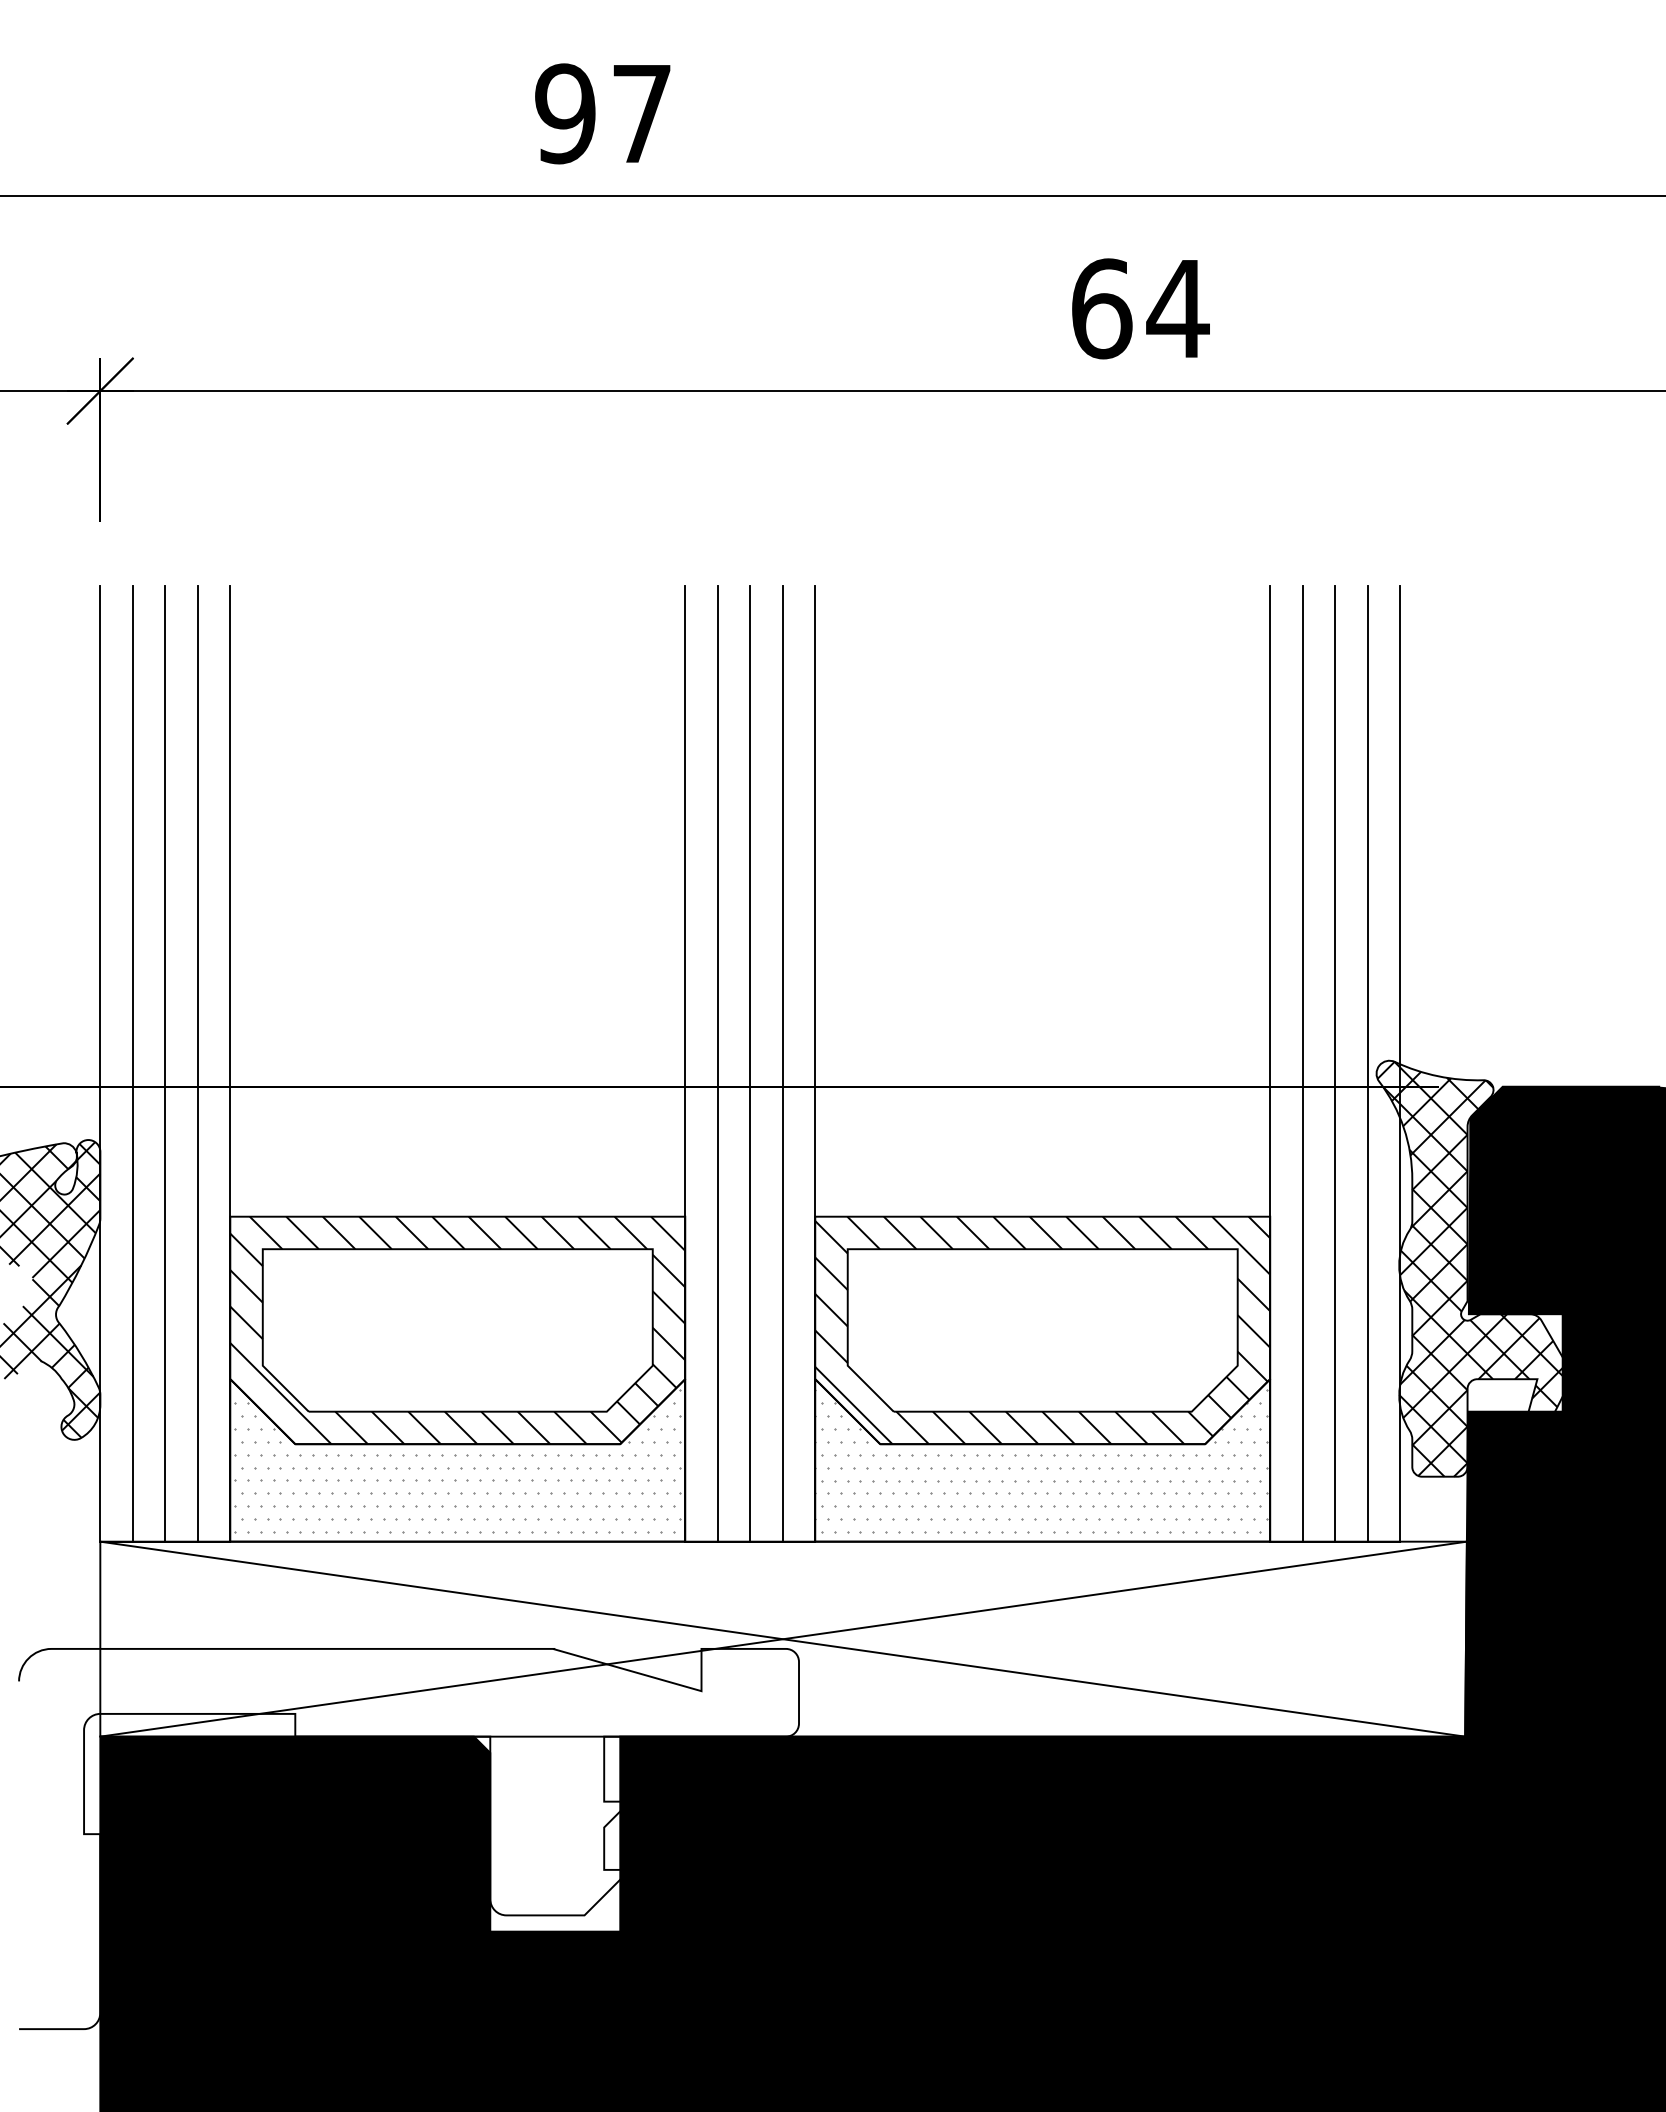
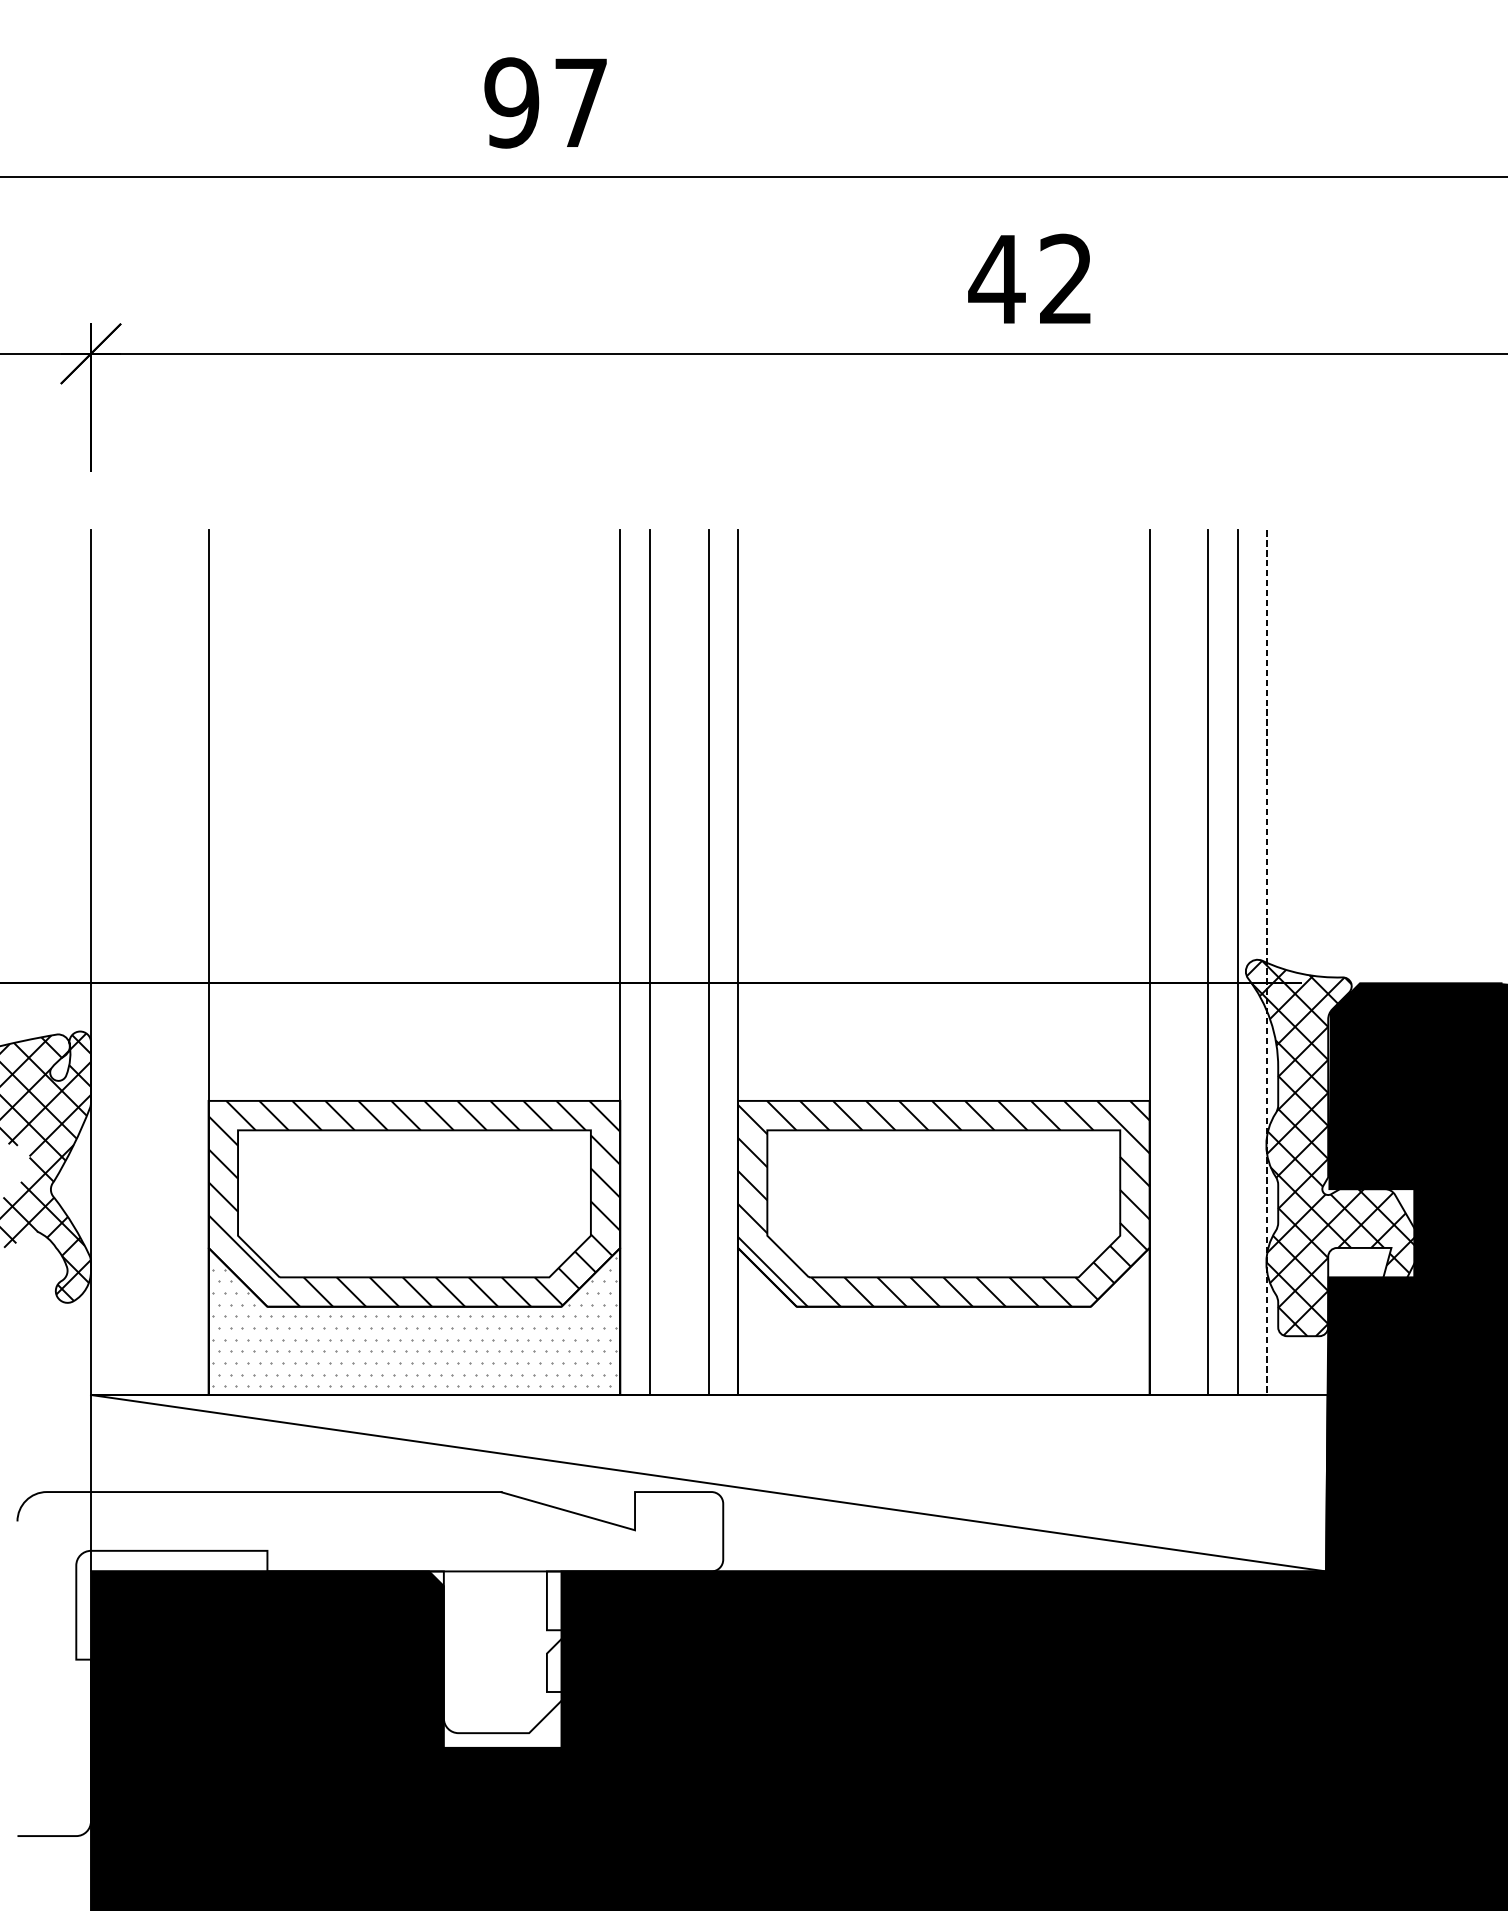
text: (1139, 308) -> (1031, 279), 64 -> 42
line: (132, 1063) -> (120, 962), removed
line: (165, 1063) -> (149, 962), removed
line: (197, 1063) -> (178, 962), removed
line: (750, 1063) -> (679, 962), removed
line: (1302, 1063) -> (1178, 962), removed
line: (1400, 1063) -> (1267, 962), solid -> dashed
hatch: (1040, 1461) -> (941, 1322), removed
line: (783, 1638) -> (709, 1482), removed

